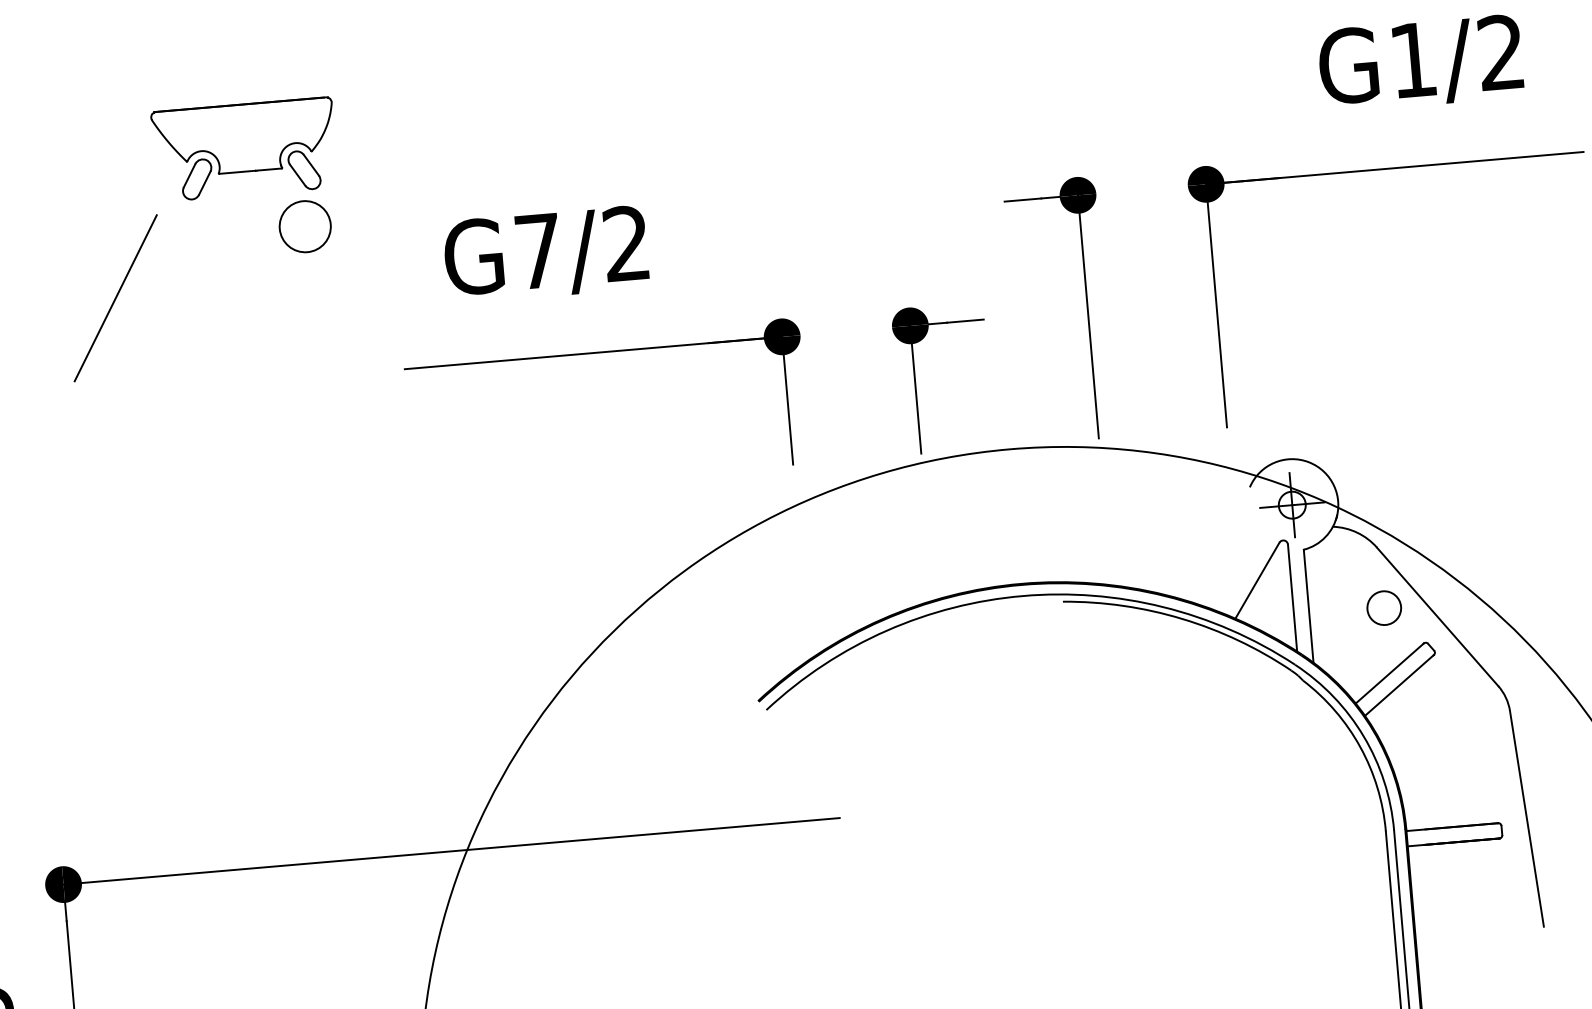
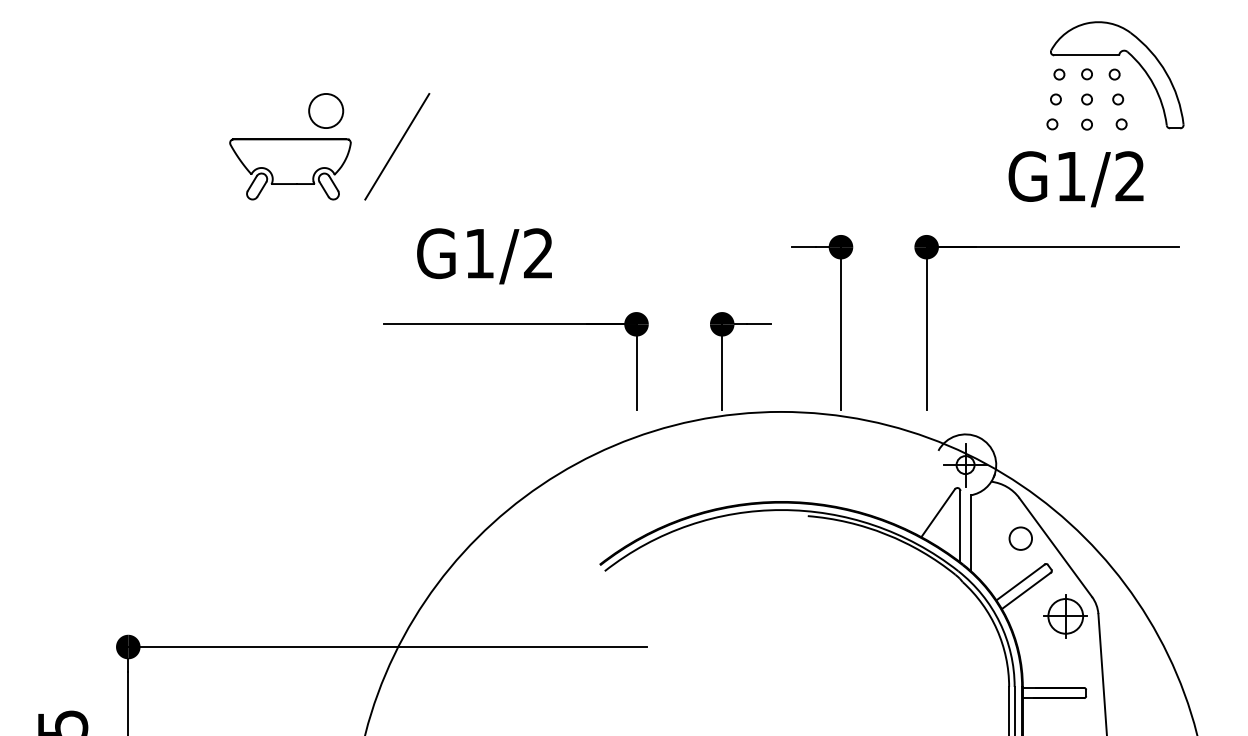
circle: (305, 225) -> (326, 110), moved
text: (538, 251) -> (479, 253), G7/2 -> G1/2
line: (116, 297) -> (397, 146), moved
part: (1461, 718) -> (1065, 616), added

